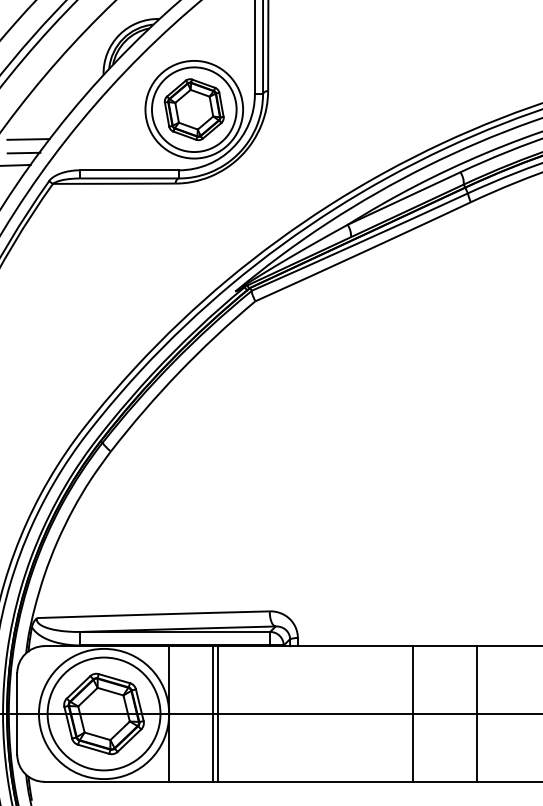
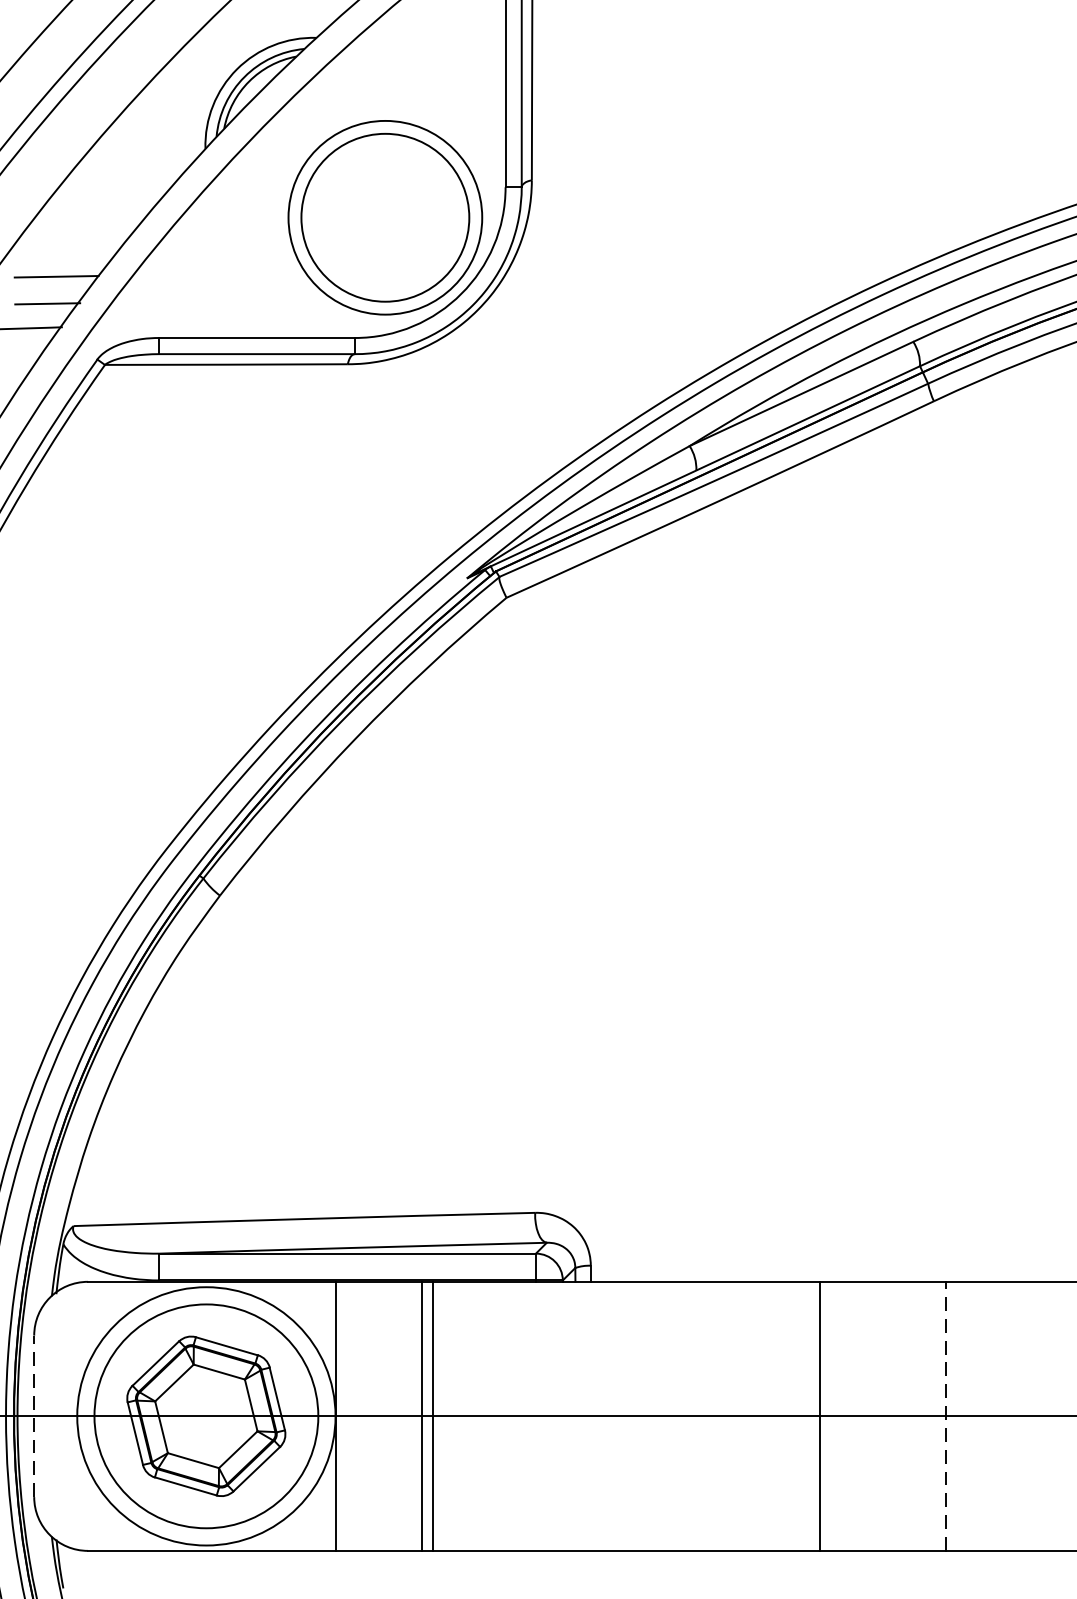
part: (193, 109) -> (383, 217), removed
line: (17, 714) -> (34, 1417), solid -> dashed
line: (477, 714) -> (947, 1417), solid -> dashed

